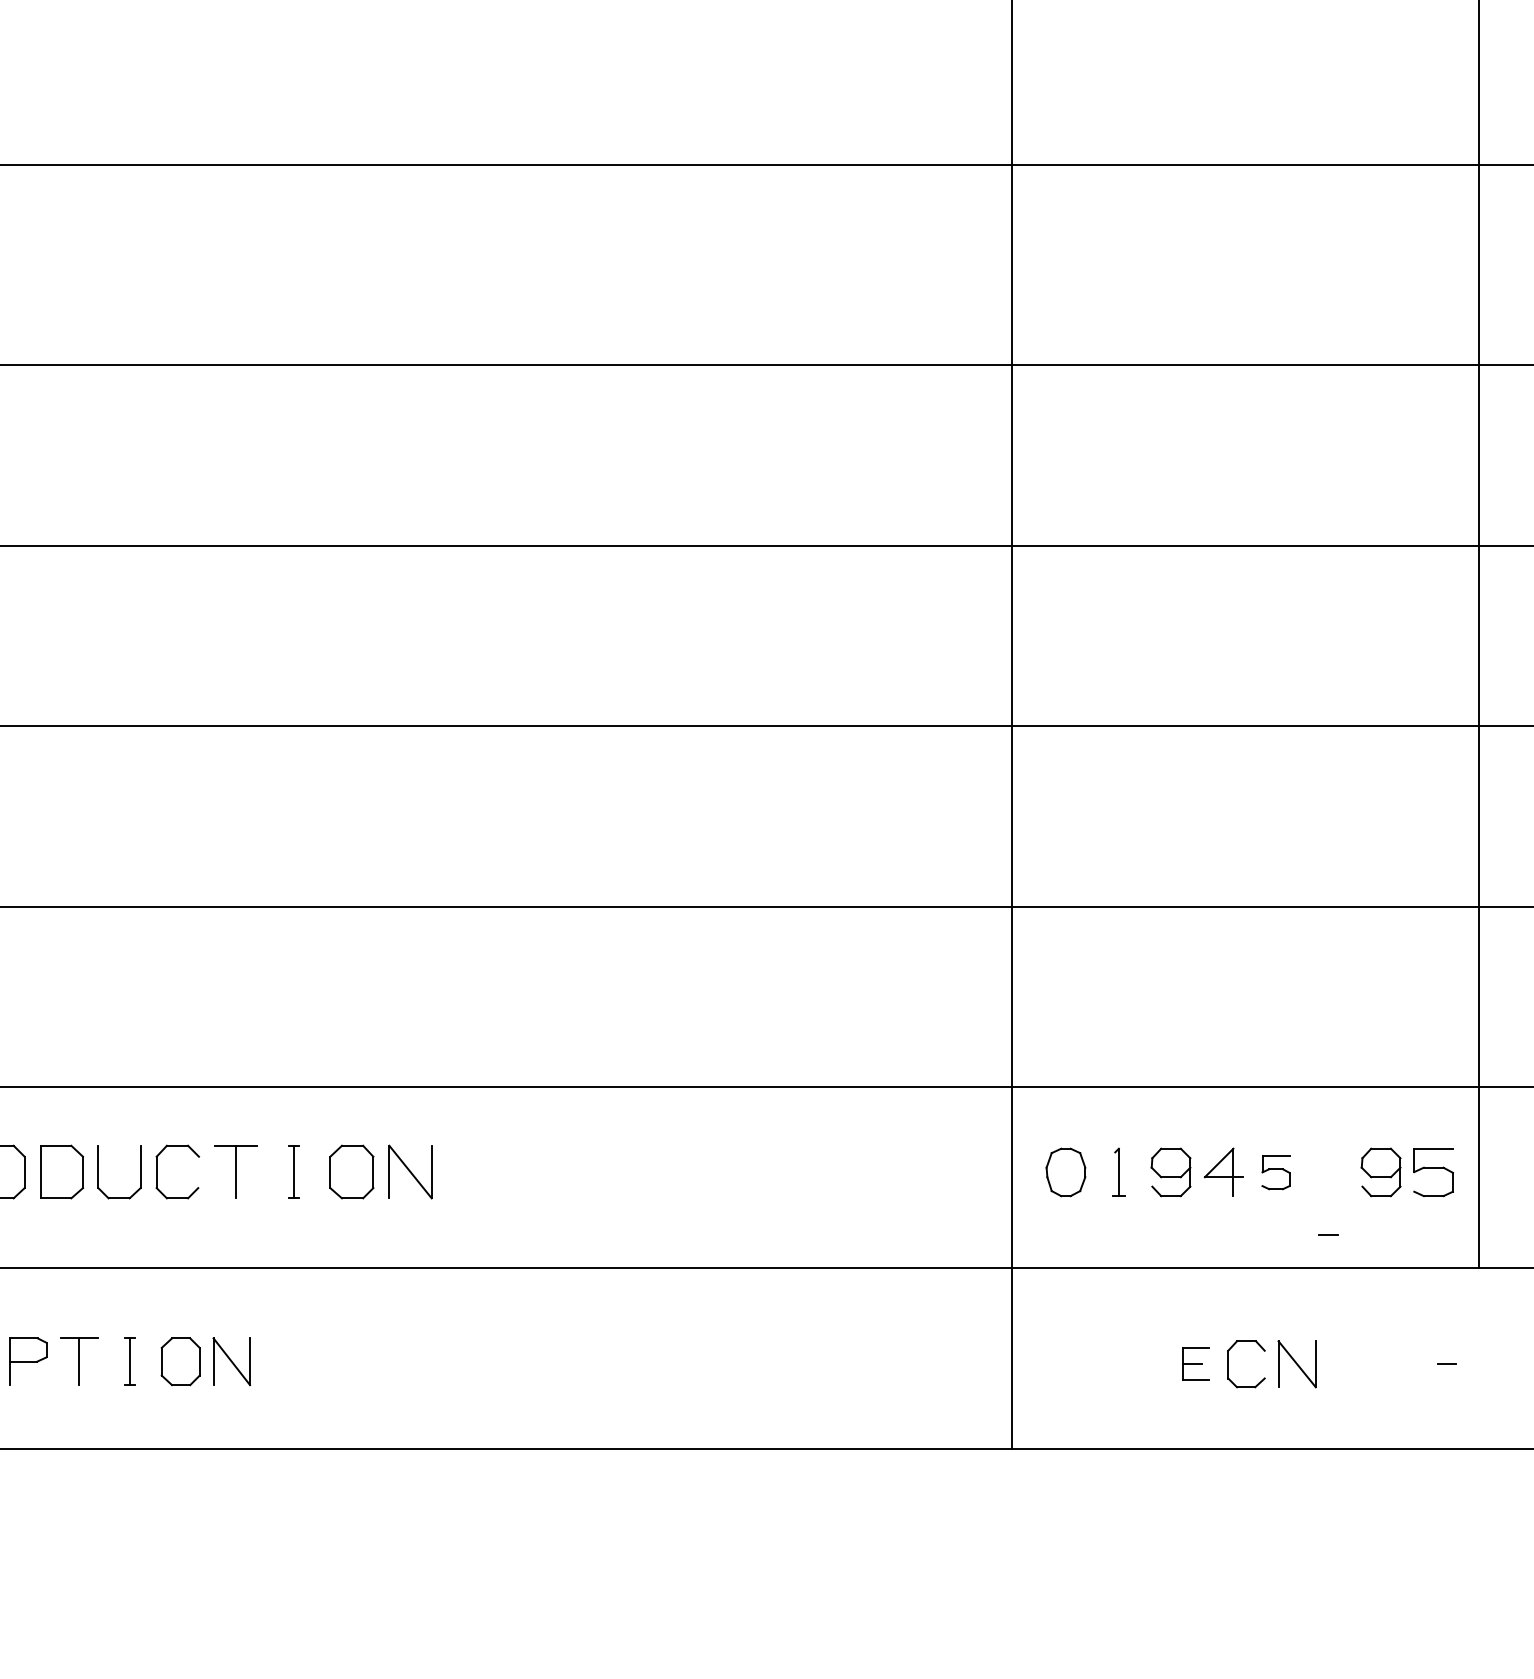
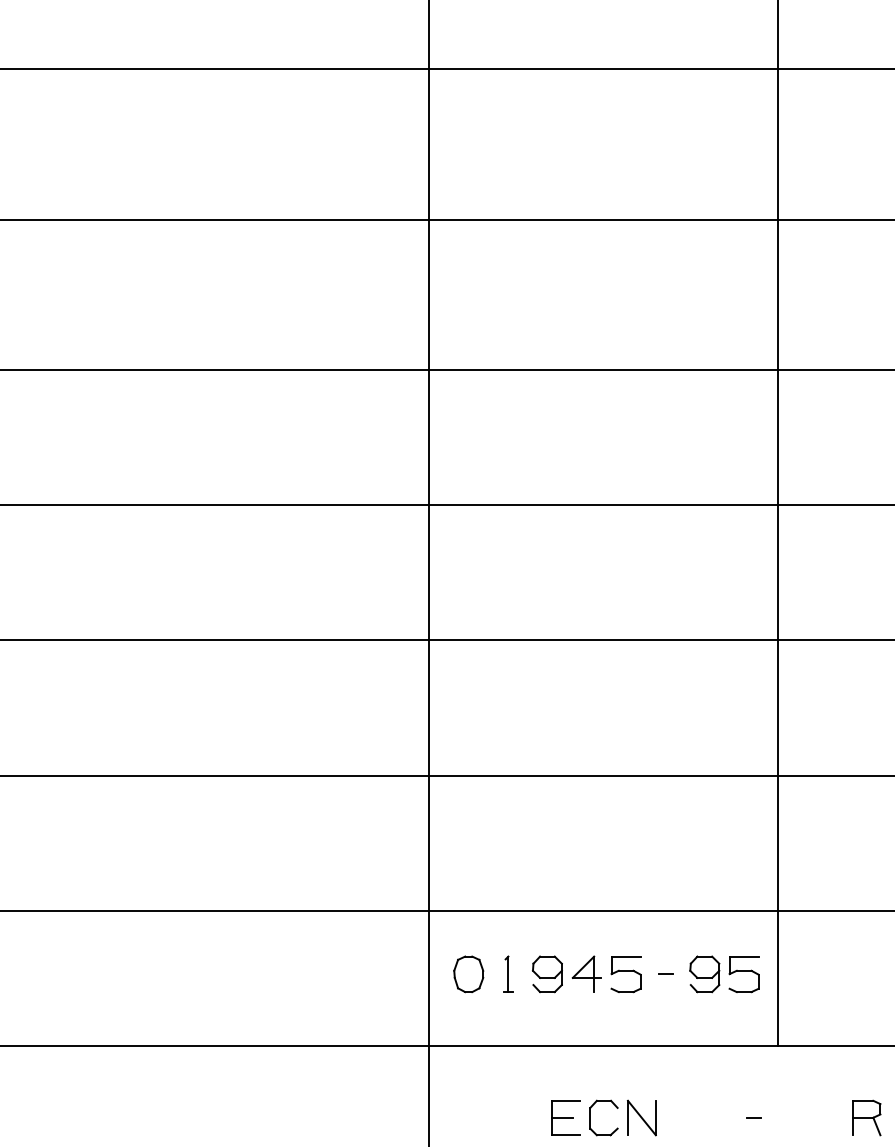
part: (1275, 1172) -> (625, 974), size x1.43
line: (1328, 1234) -> (665, 973), moved
part: (1195, 1363) -> (565, 1117), size x1.43

